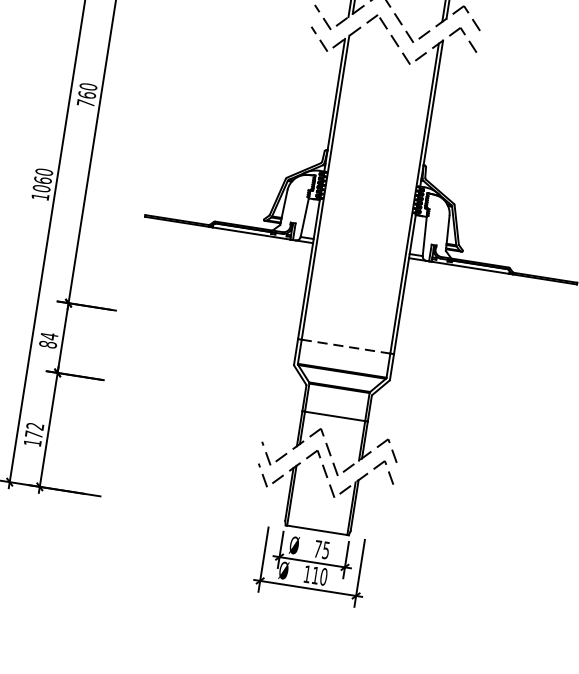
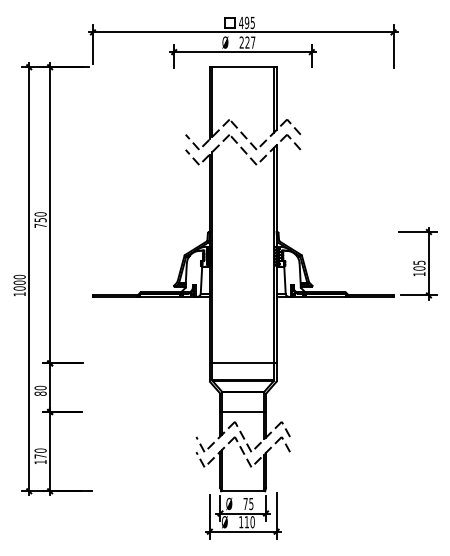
text: (87, 94) -> (40, 219), 760 -> 750
text: (42, 179) -> (19, 282), 1060 -> 1000
text: (49, 335) -> (40, 387), 84 -> 80
line: (346, 346) -> (243, 363), dashed -> solid
text: (35, 426) -> (40, 450), 172 -> 170

